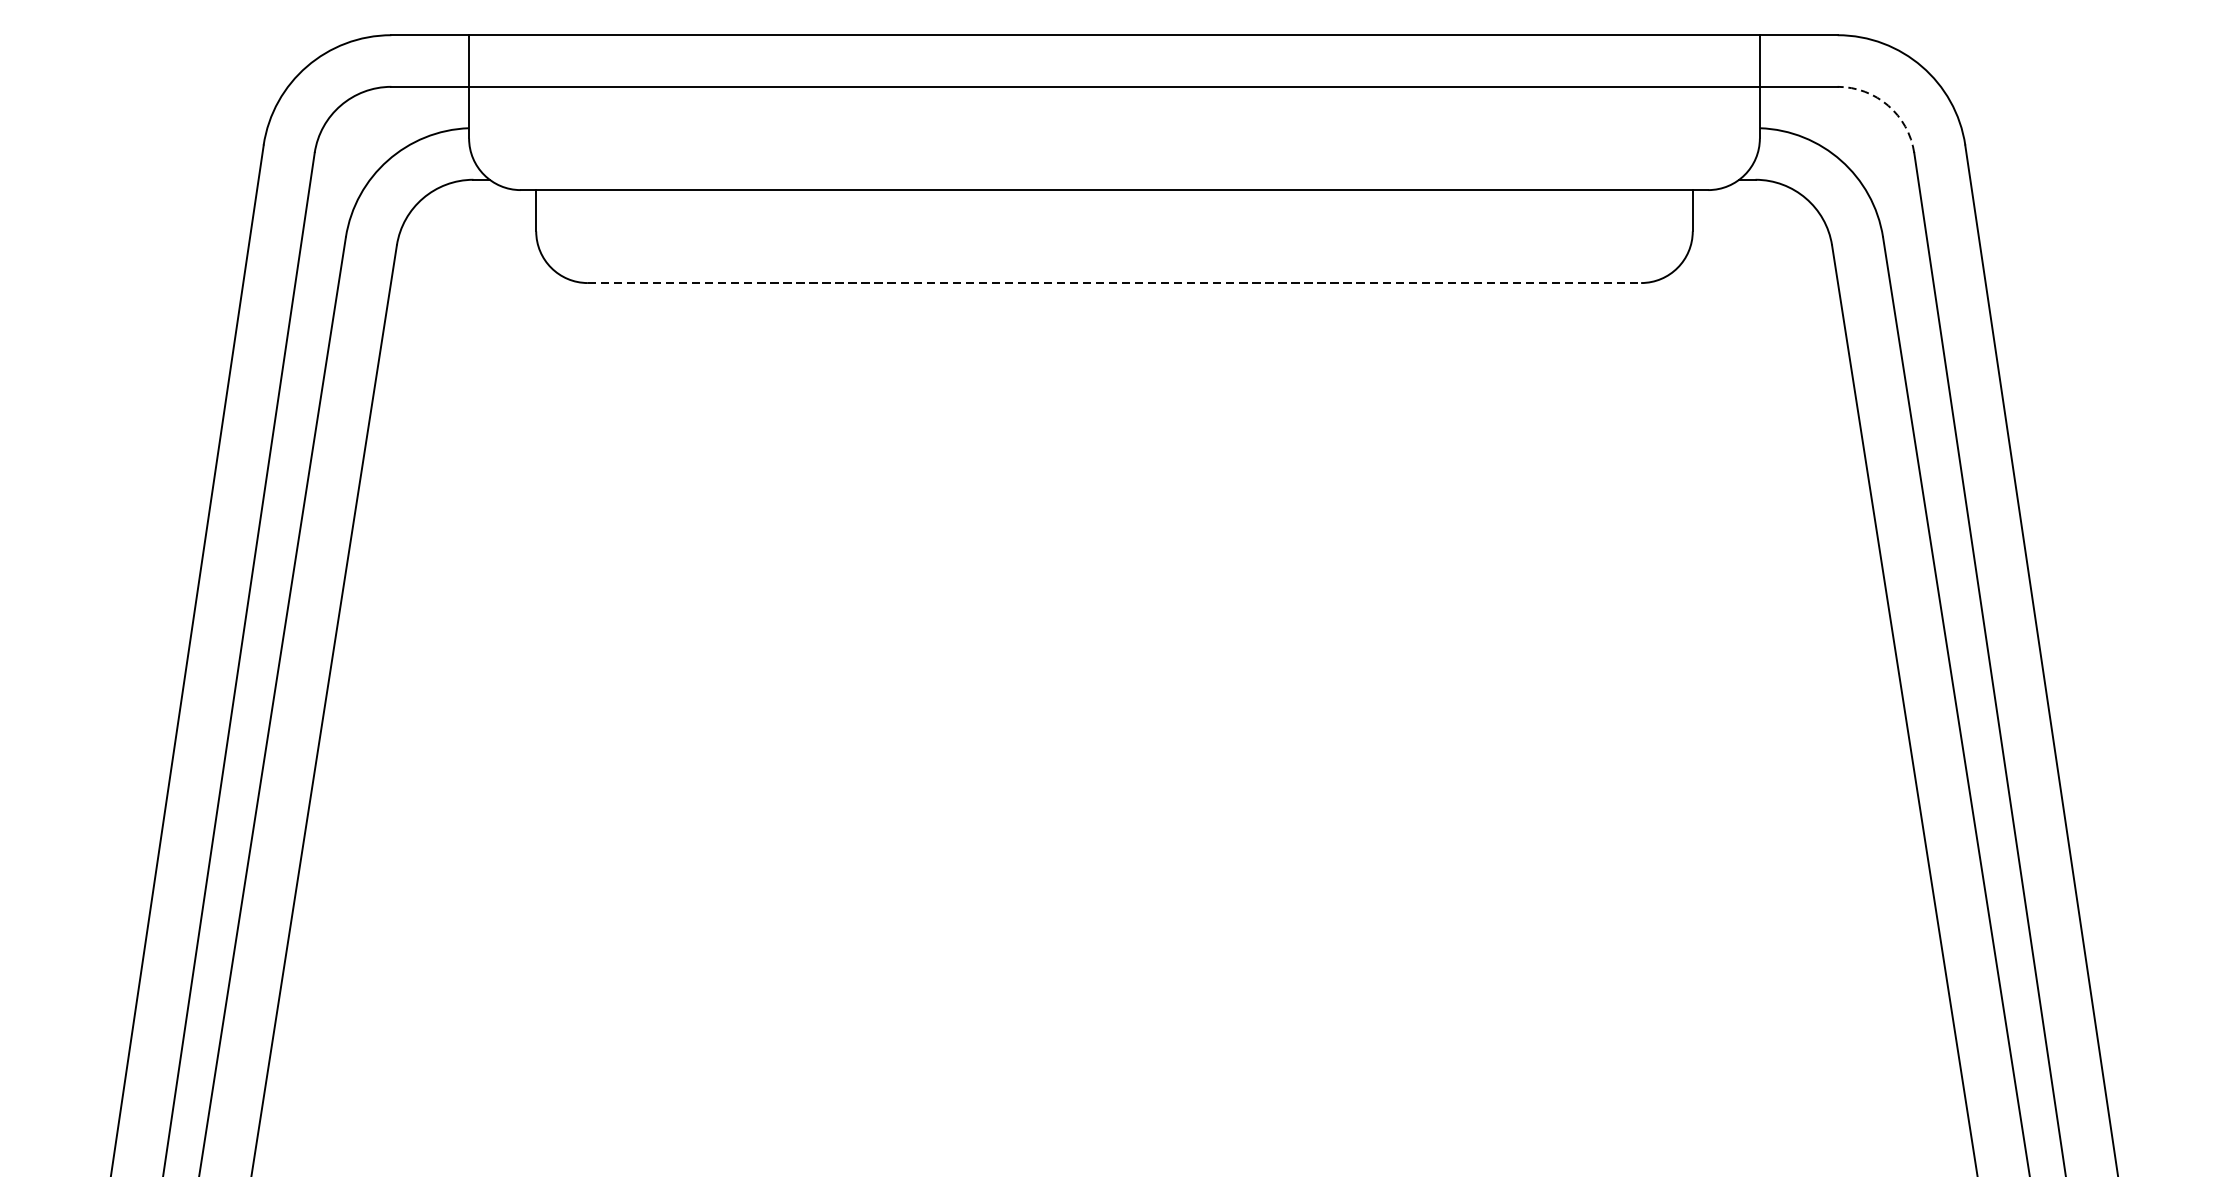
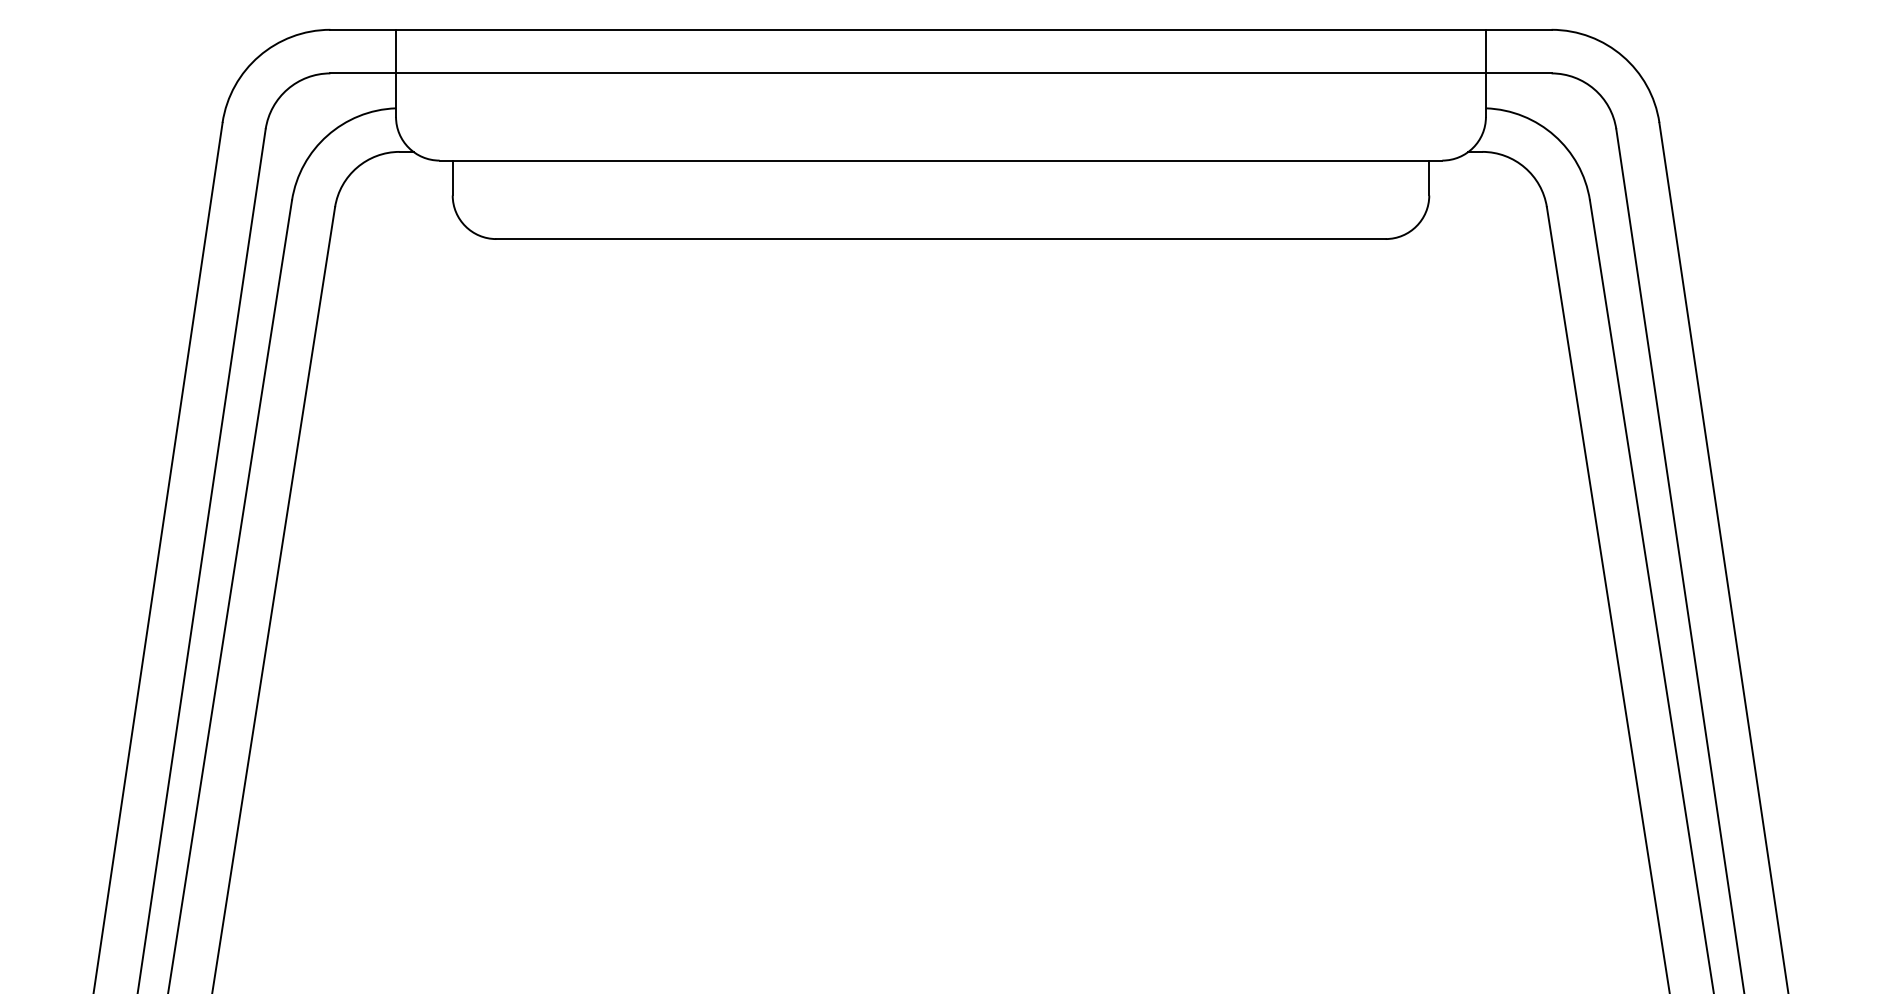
arc: (1888, 105) -> (1594, 89), dashed -> solid
line: (1113, 283) -> (940, 239), dashed -> solid

